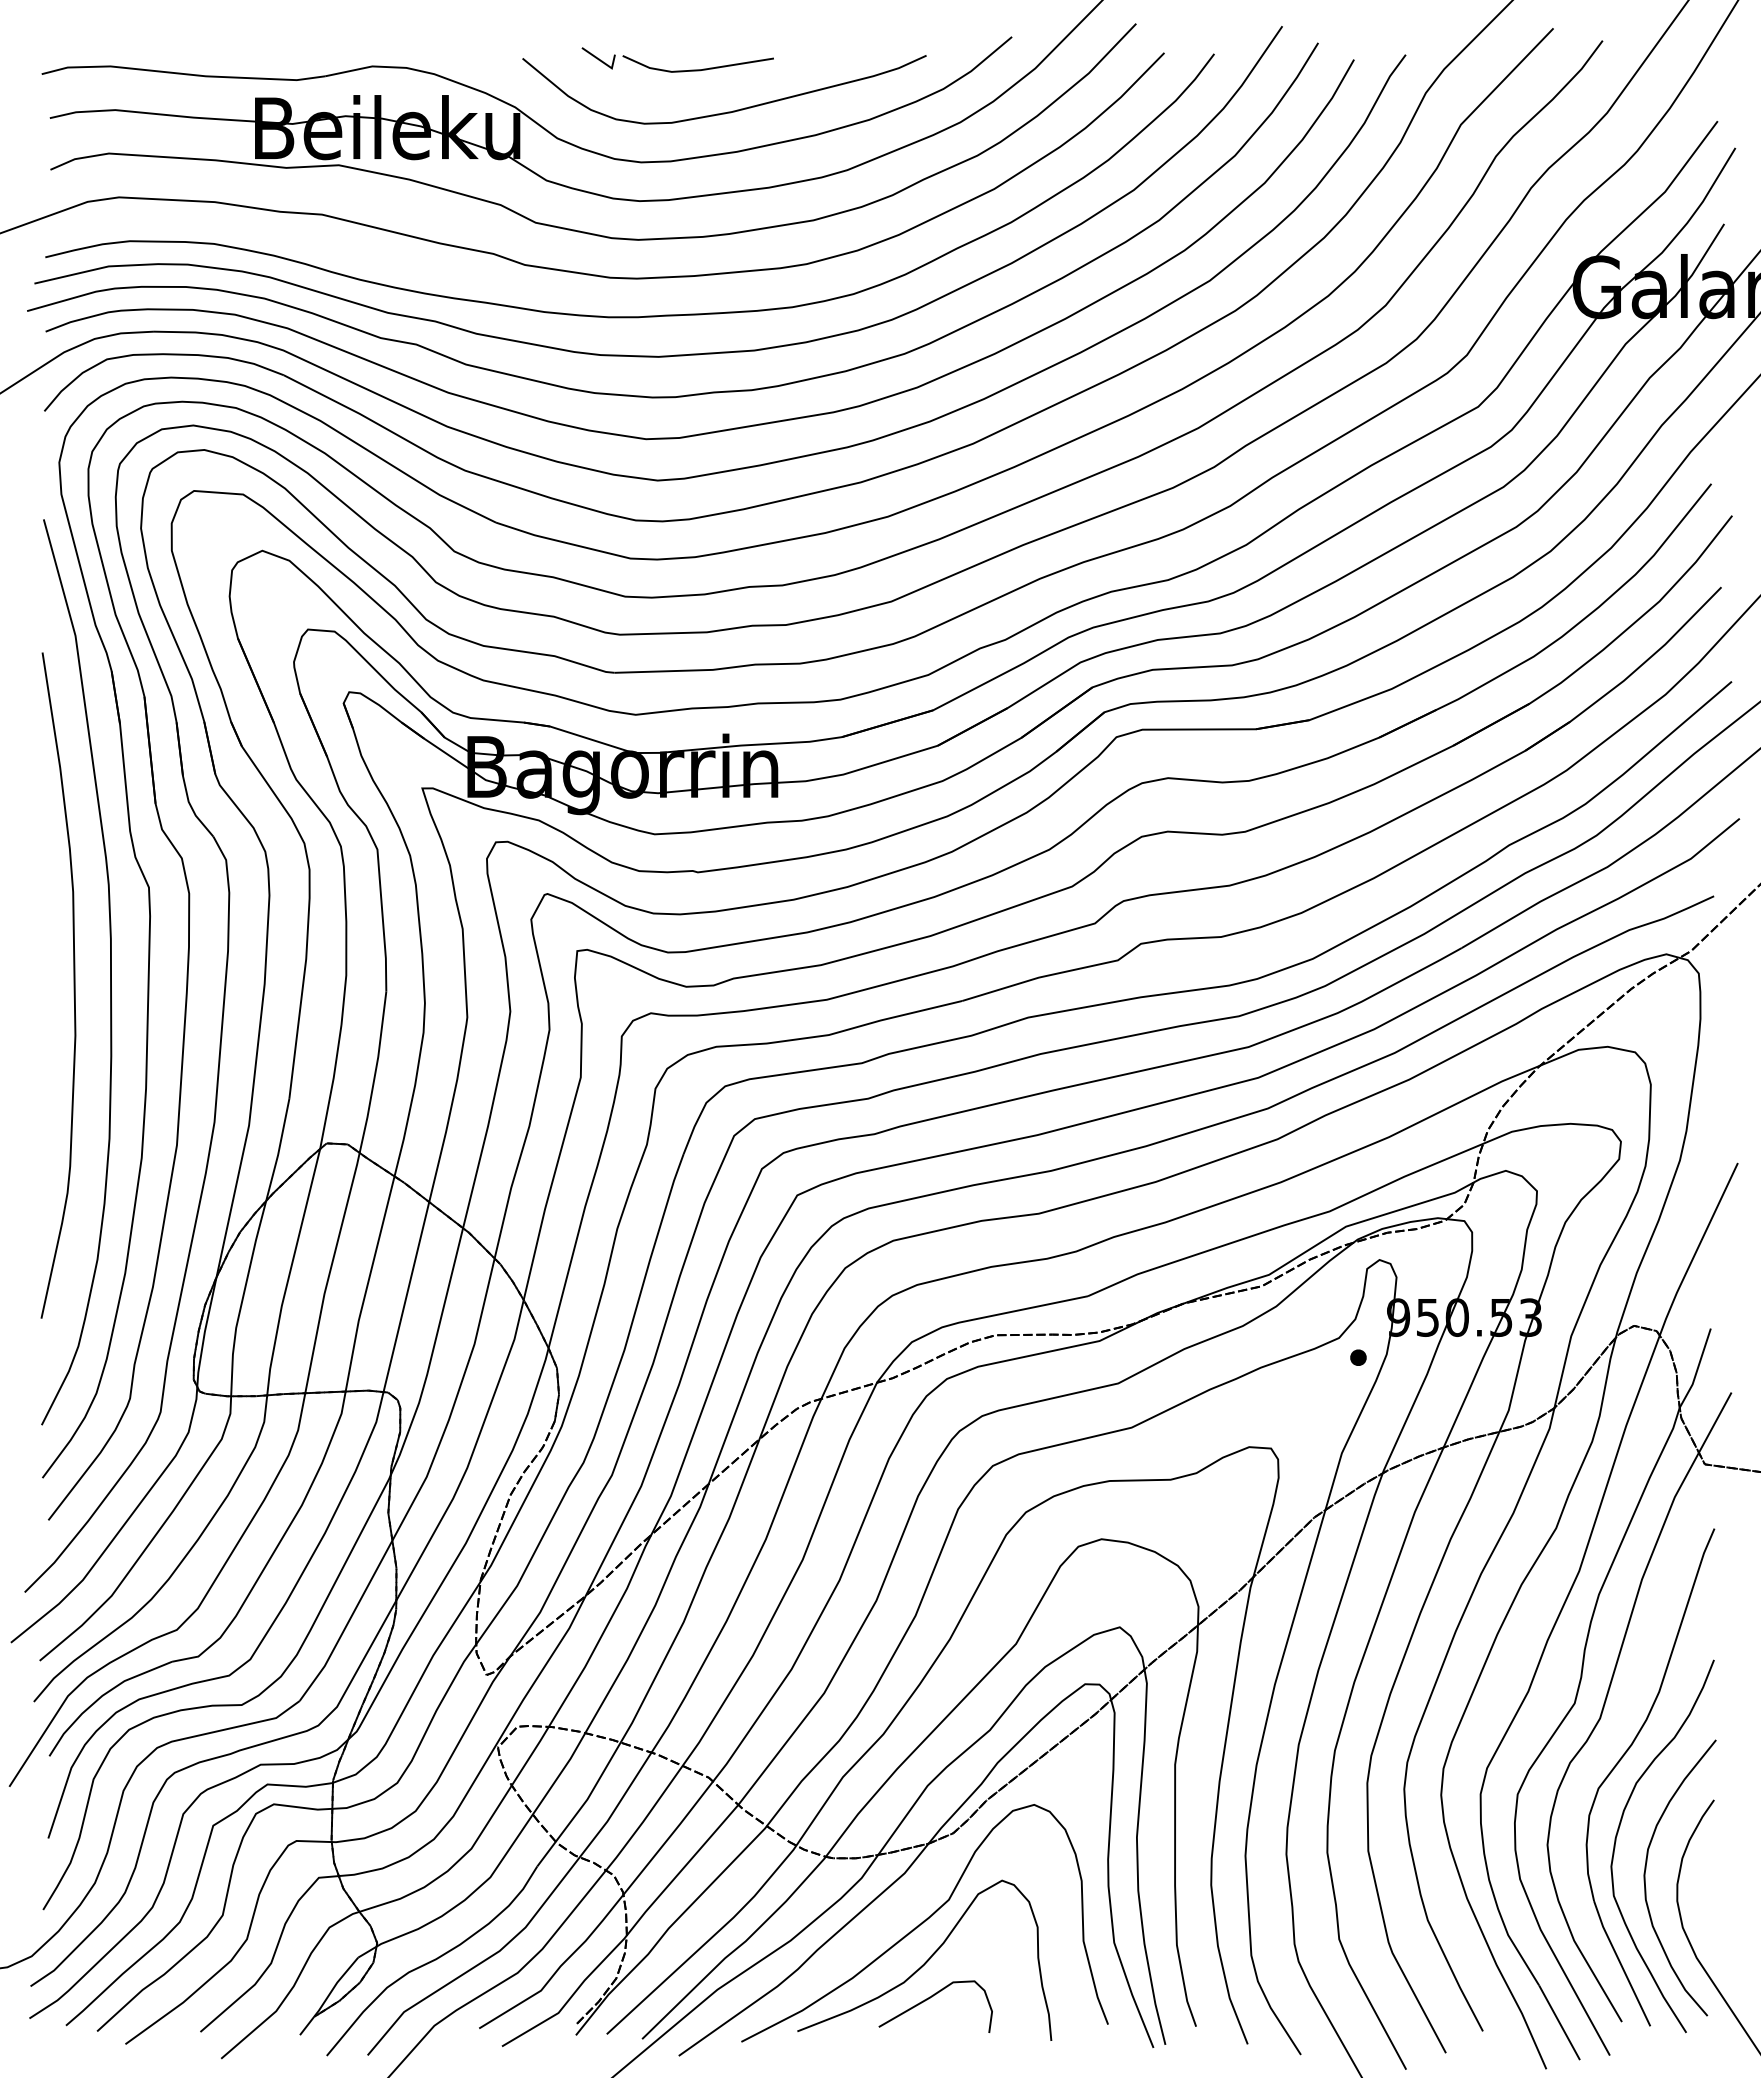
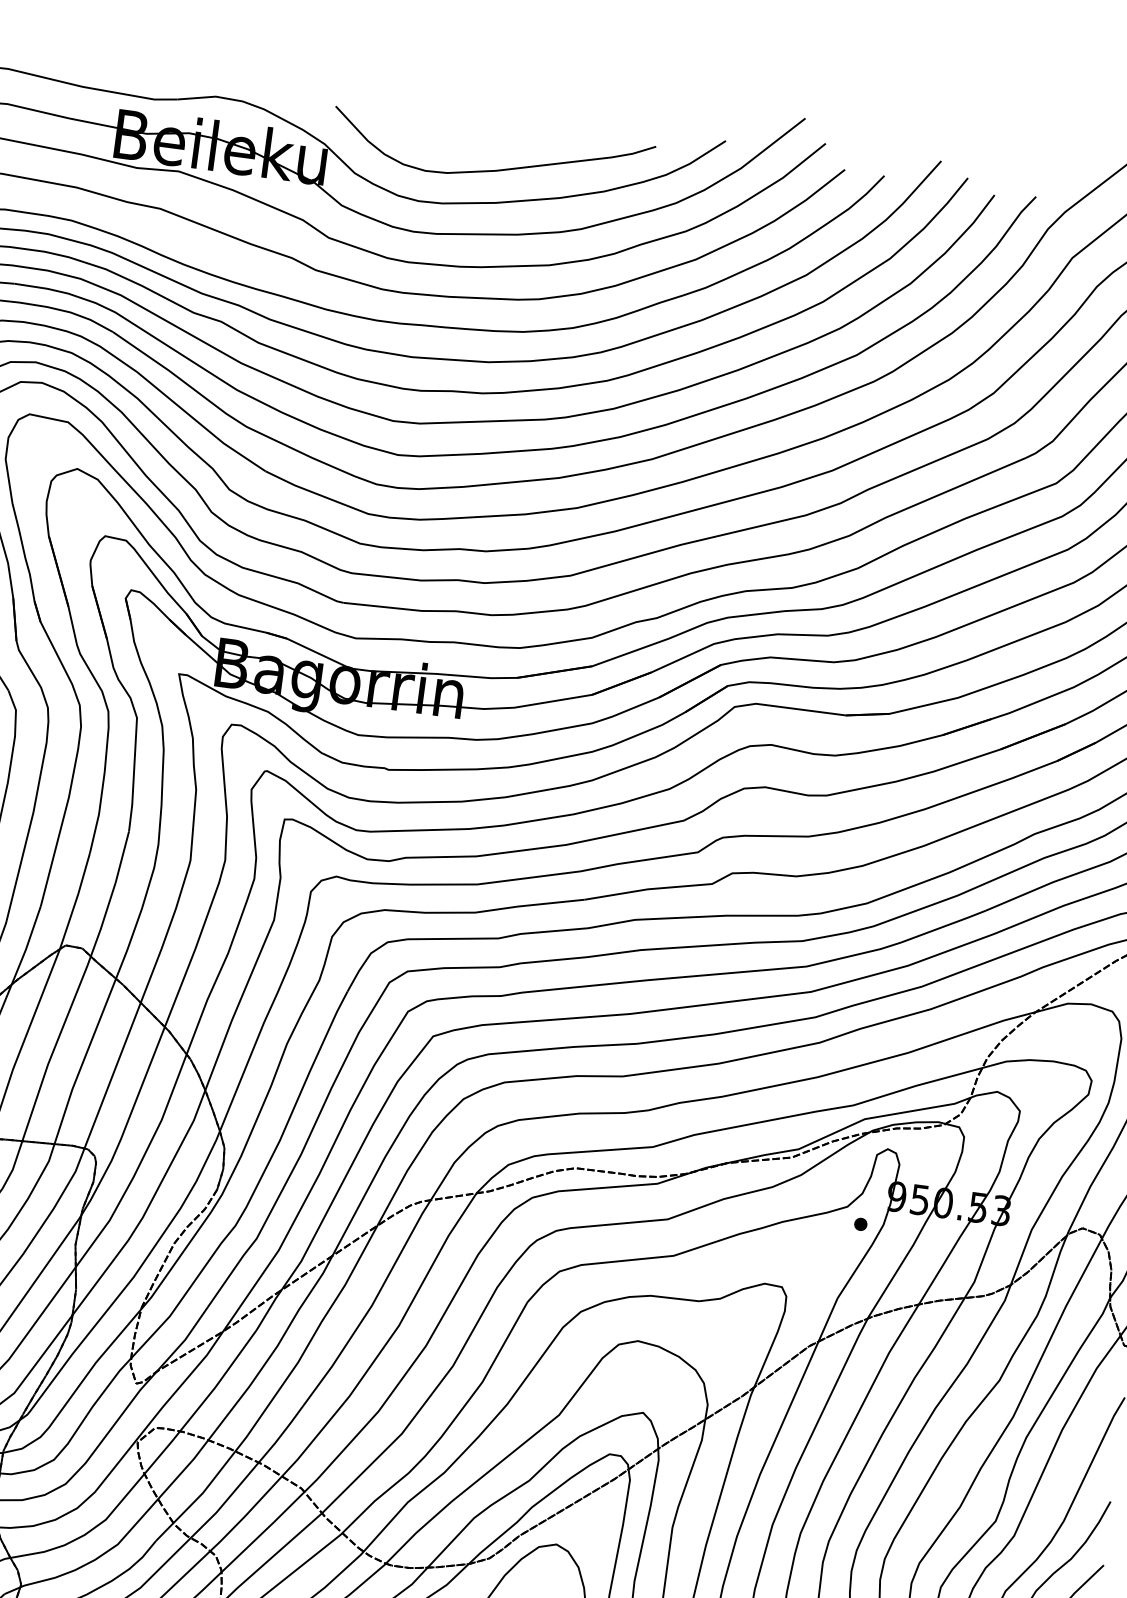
part: (677, 70) -> (457, 132), removed

